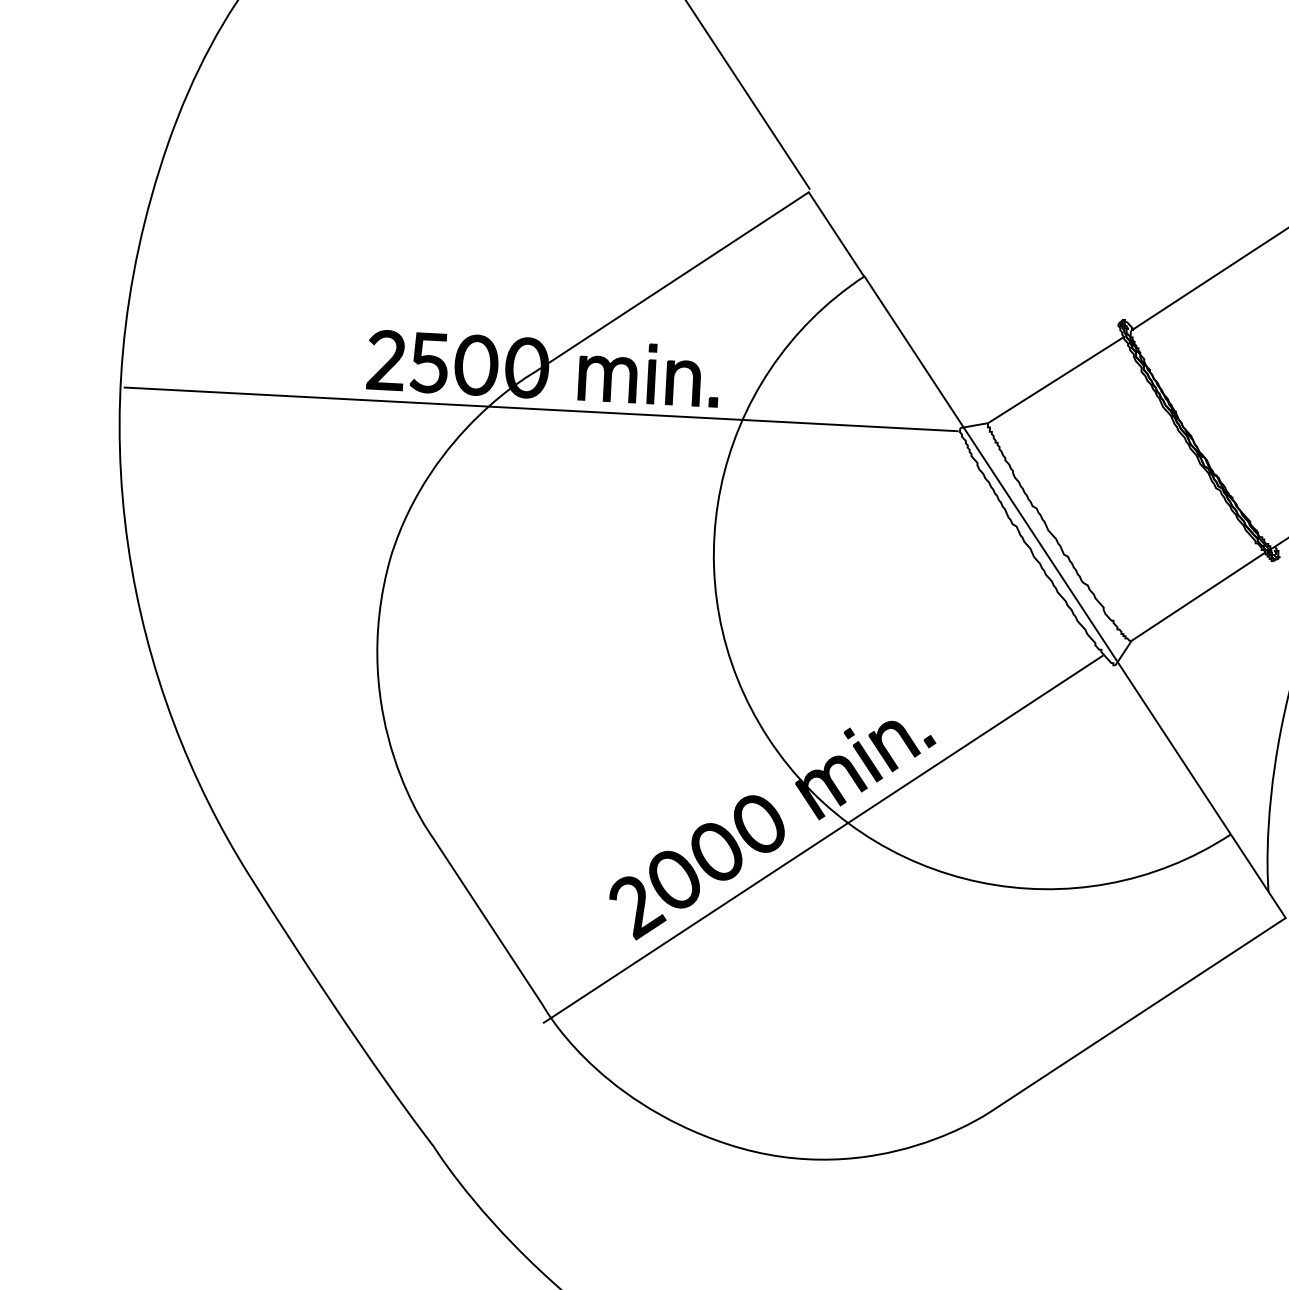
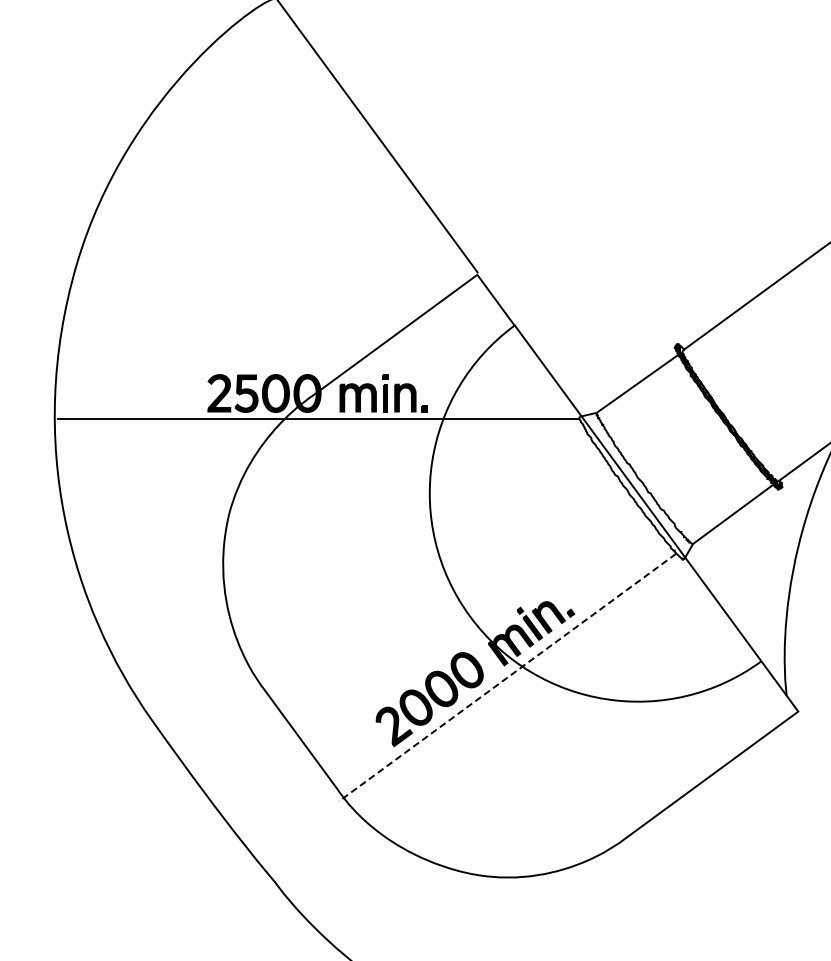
line: (823, 839) -> (507, 677), solid -> dashed

